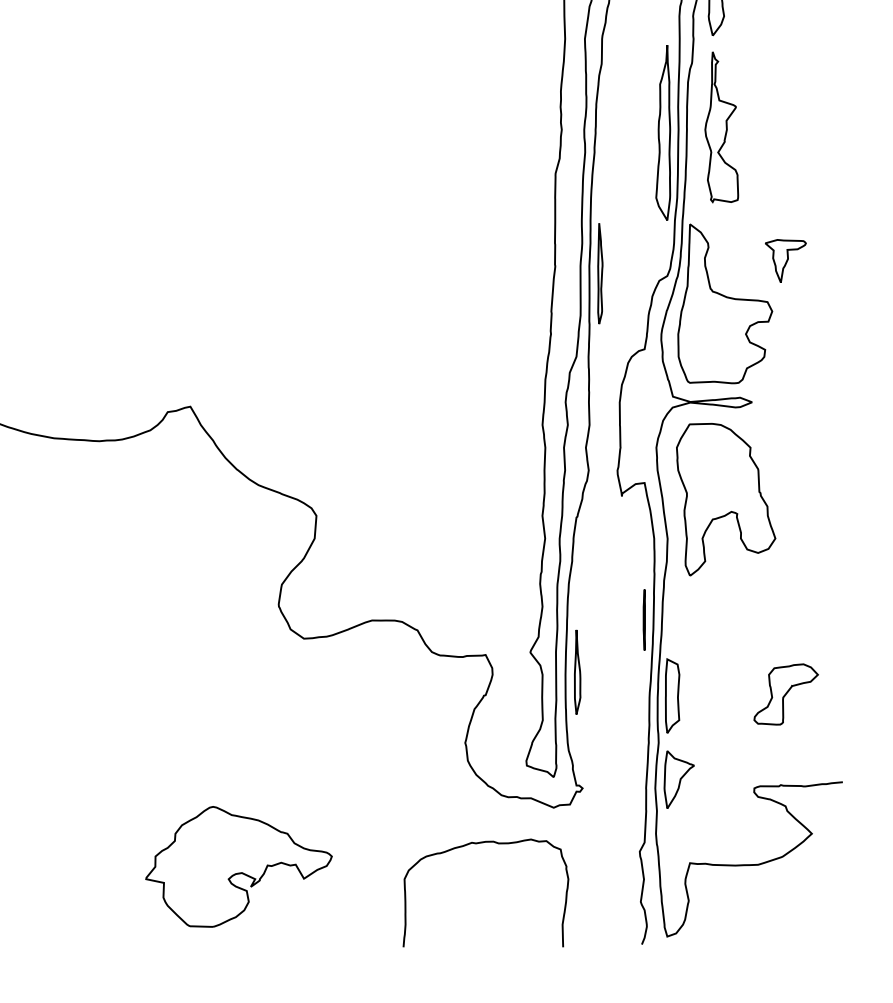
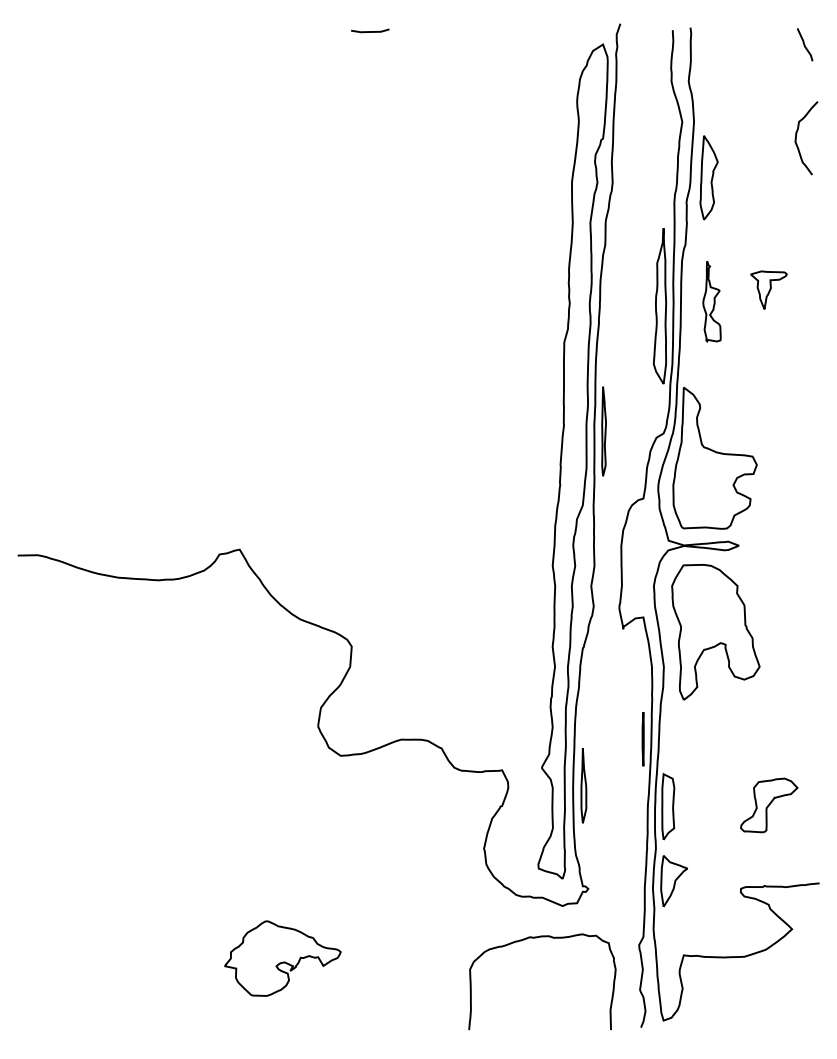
part: (721, 127) -> (711, 301), size x0.6
part: (785, 260) -> (768, 289), moved
curve: (479, 844) -> (536, 938), moved
part: (238, 866) -> (282, 958), size x0.7

